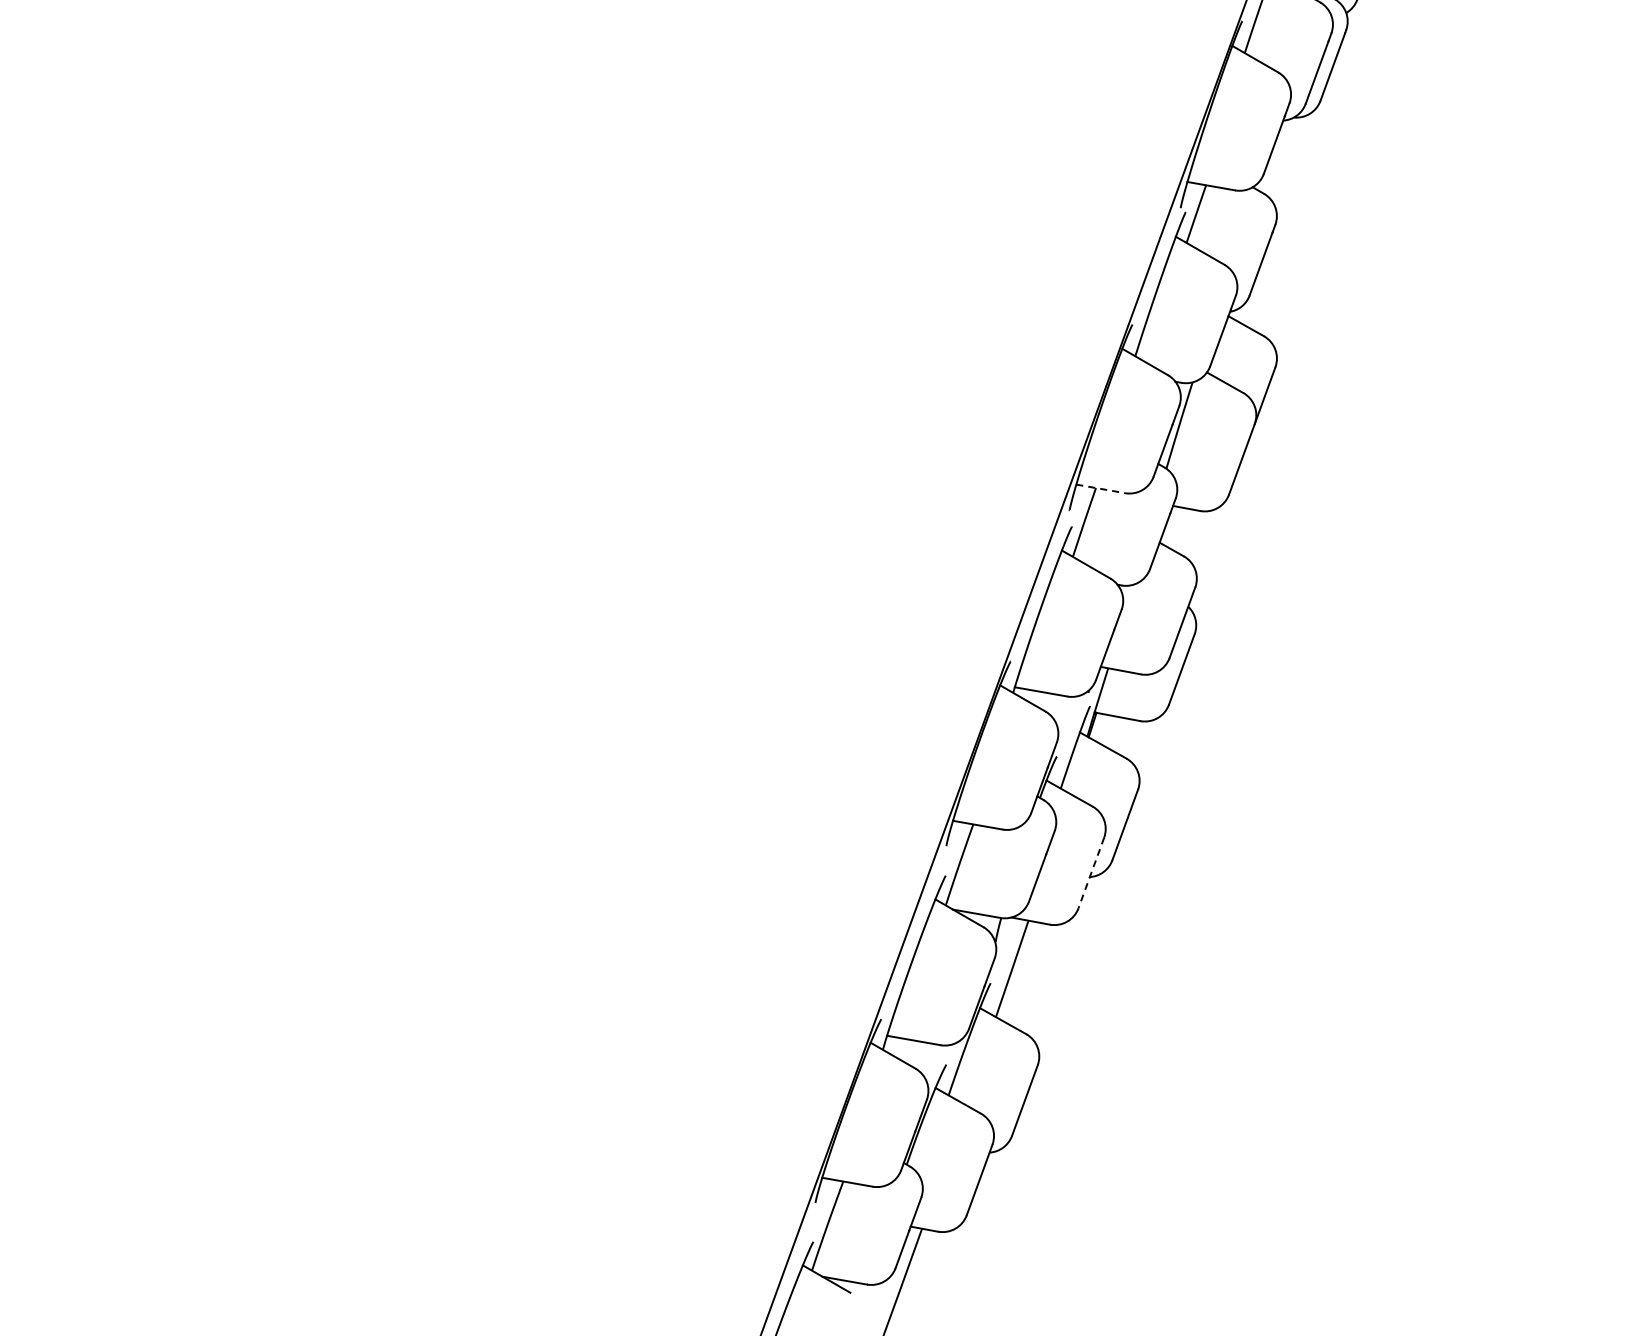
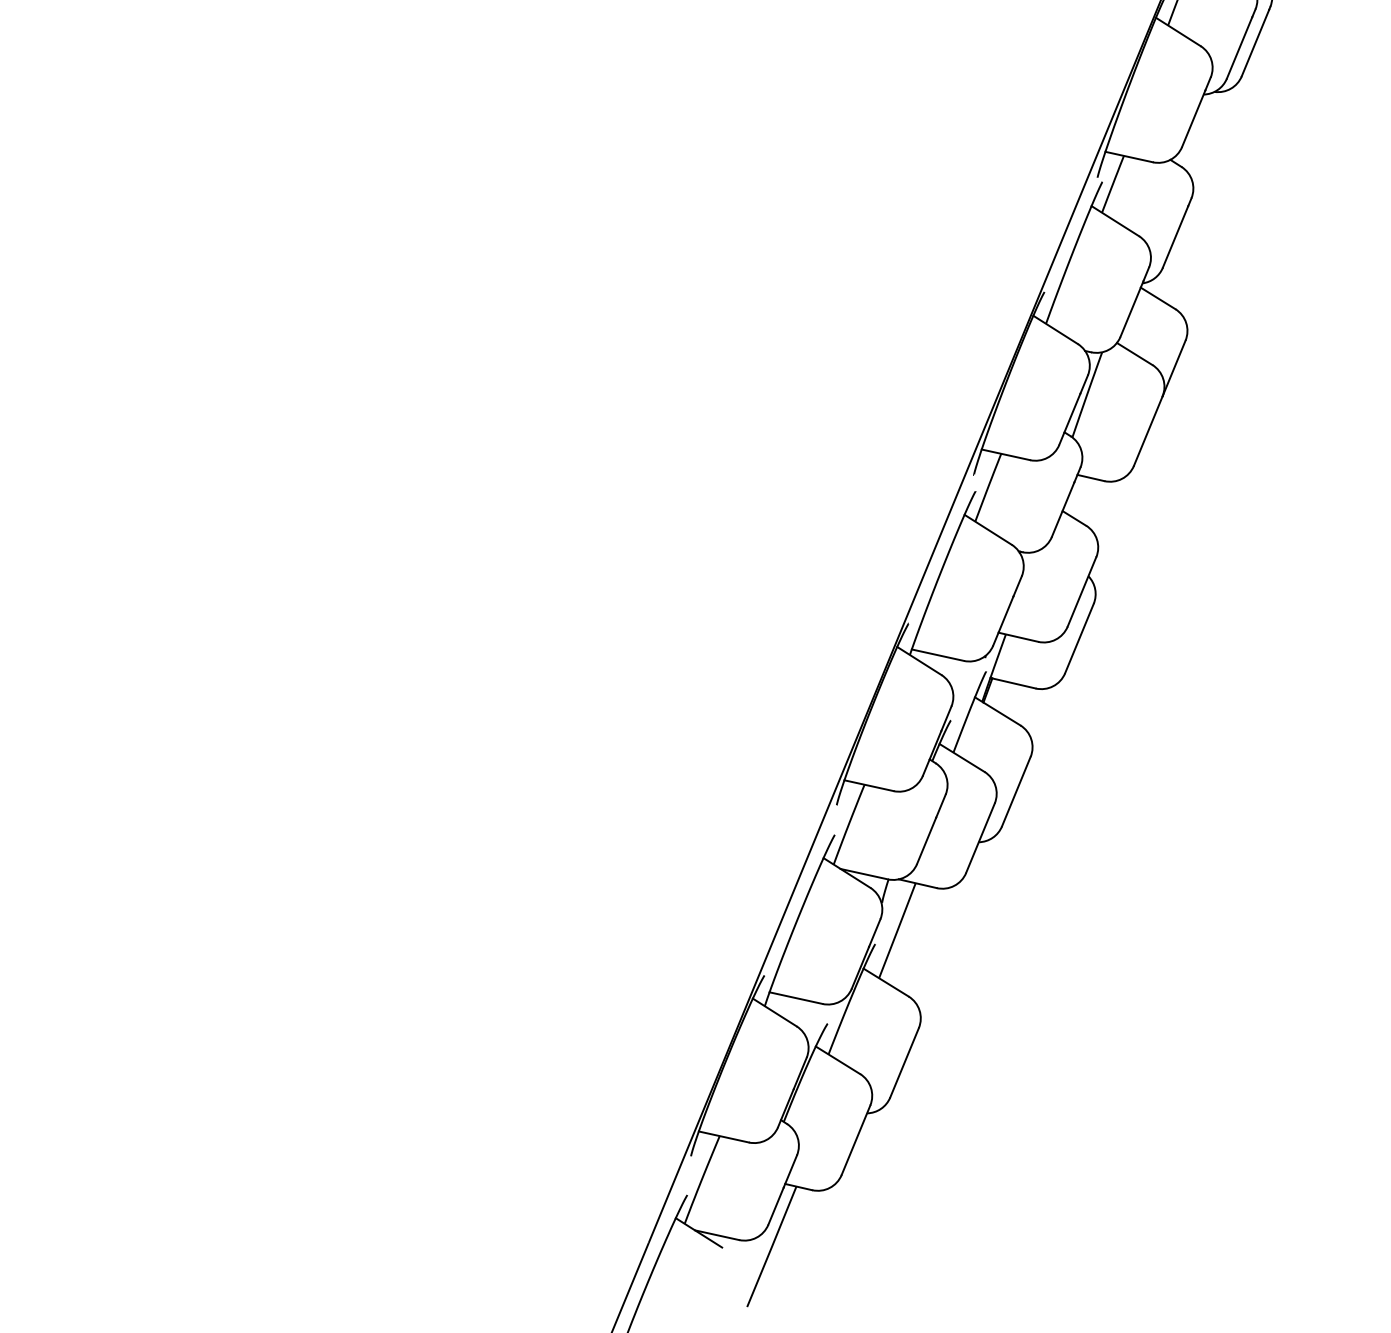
line: (1100, 488) -> (1005, 454), dashed -> solid
line: (1091, 872) -> (980, 837), dashed -> solid

